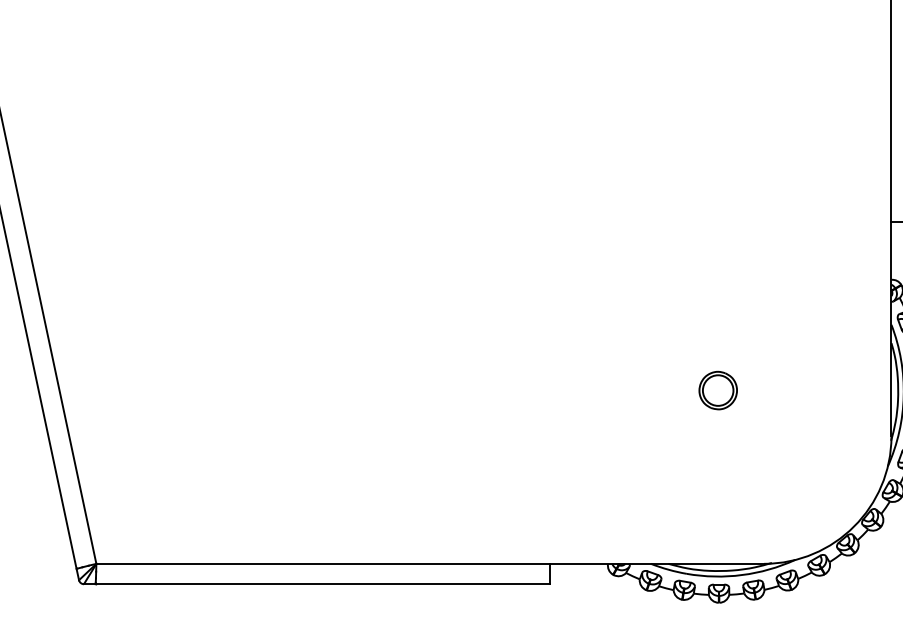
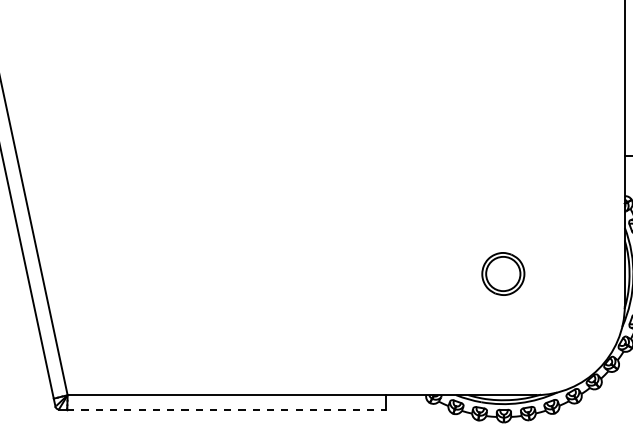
part: (718, 390) -> (503, 273), size x1.6
line: (323, 584) -> (226, 409), solid -> dashed

